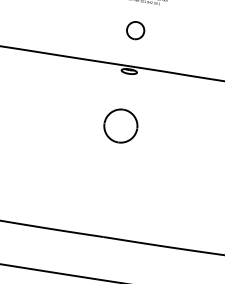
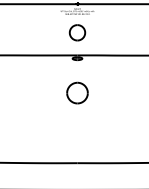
part: (135, 30) -> (77, 32), size x1.43

